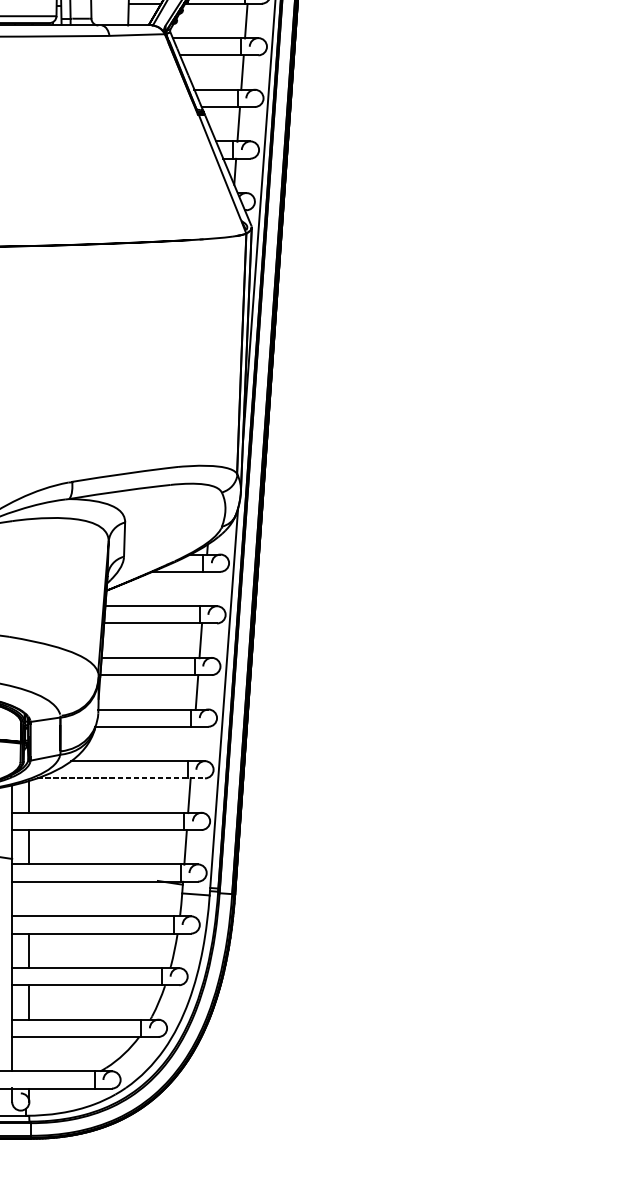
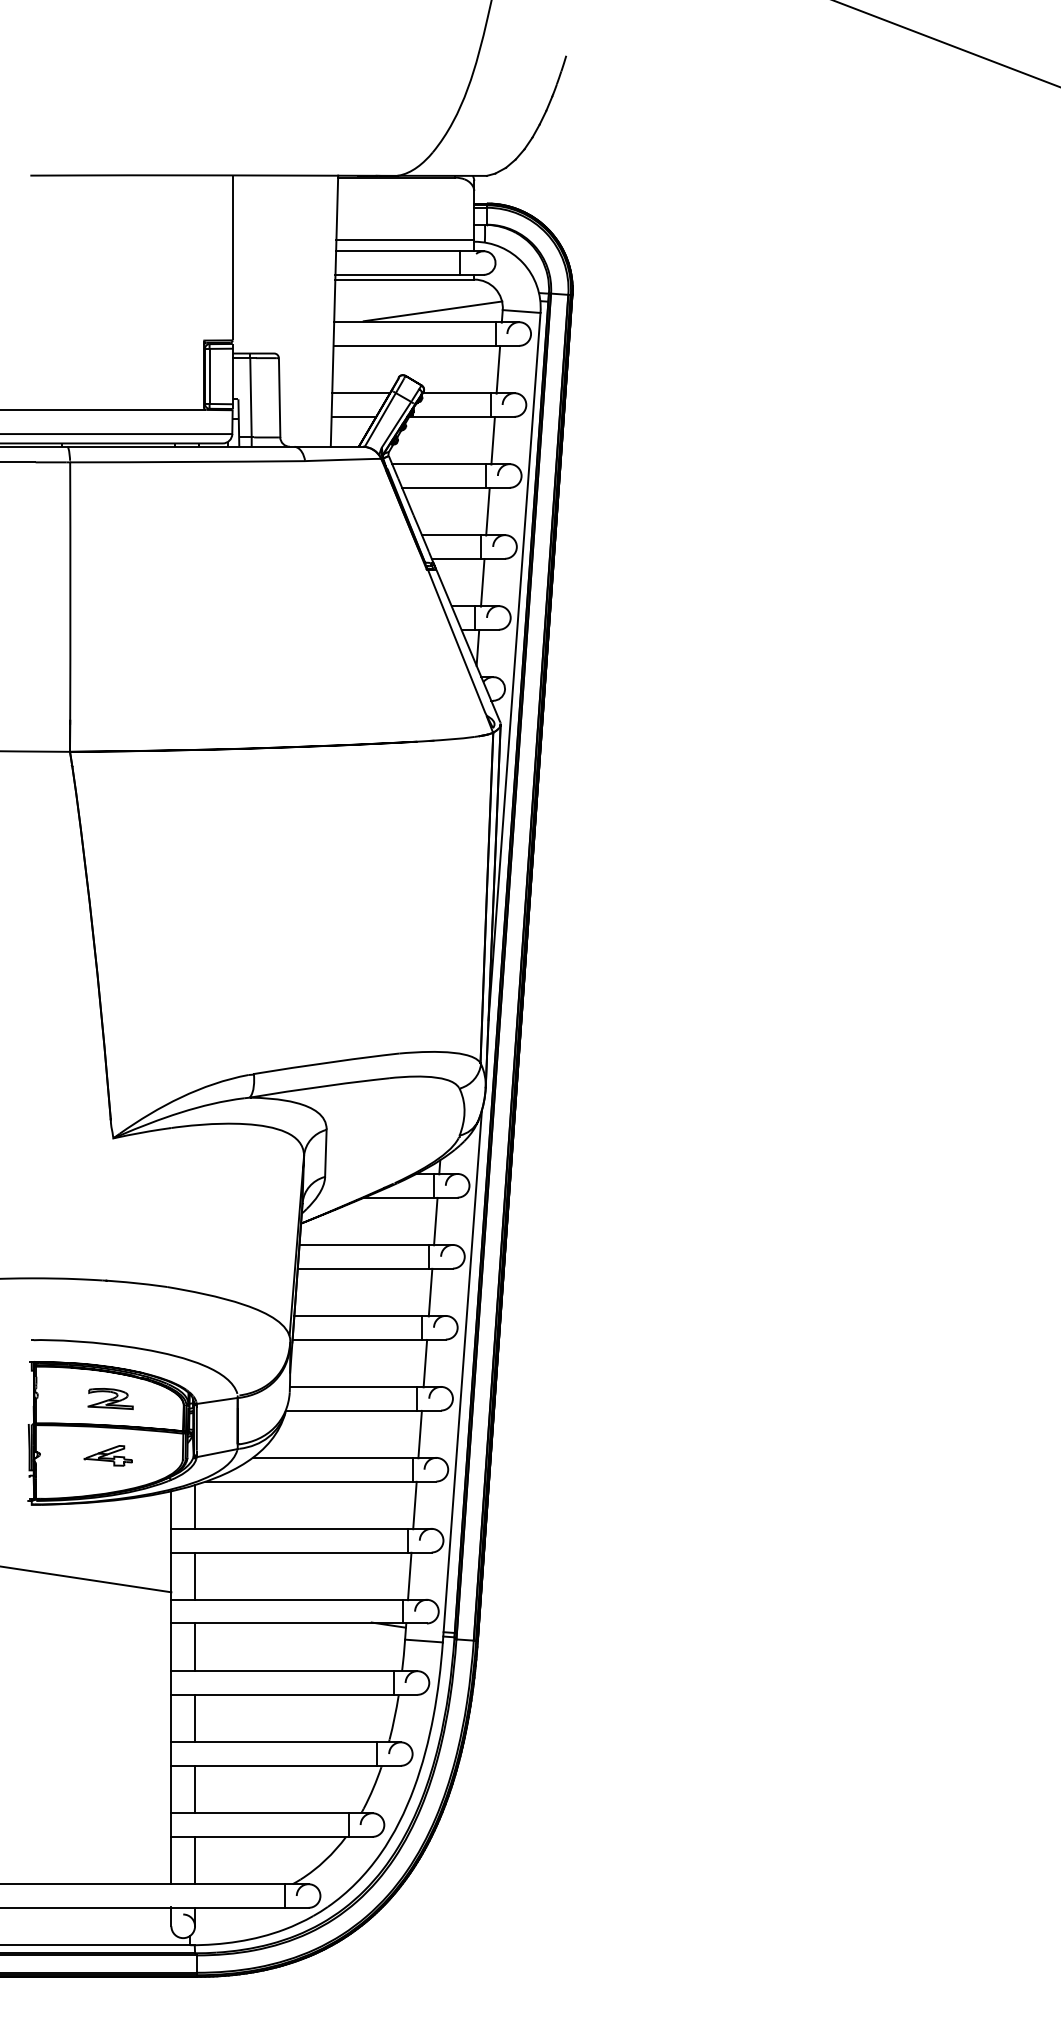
line: (204, 589) -> (435, 1221), added
line: (192, 744) -> (419, 1434), added
line: (121, 778) -> (321, 1481), dashed -> solid
line: (29, 899) -> (195, 1647), added
line: (29, 1054) -> (195, 1860), added

